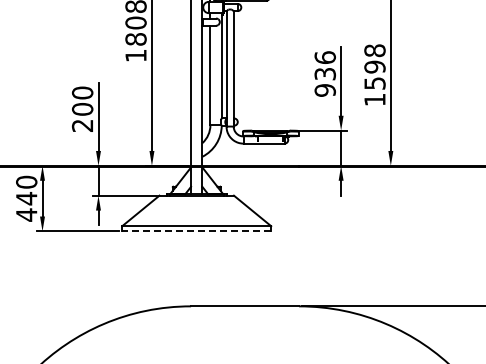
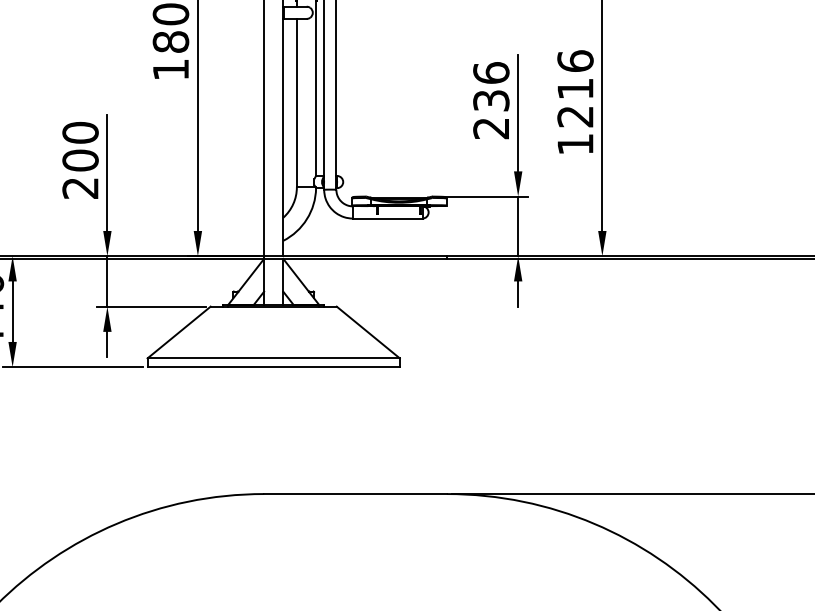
text: (374, 66) -> (574, 87), 1598 -> 1216
text: (324, 90) -> (490, 128), 936 -> 236
line: (196, 231) -> (273, 367), dashed -> solid

